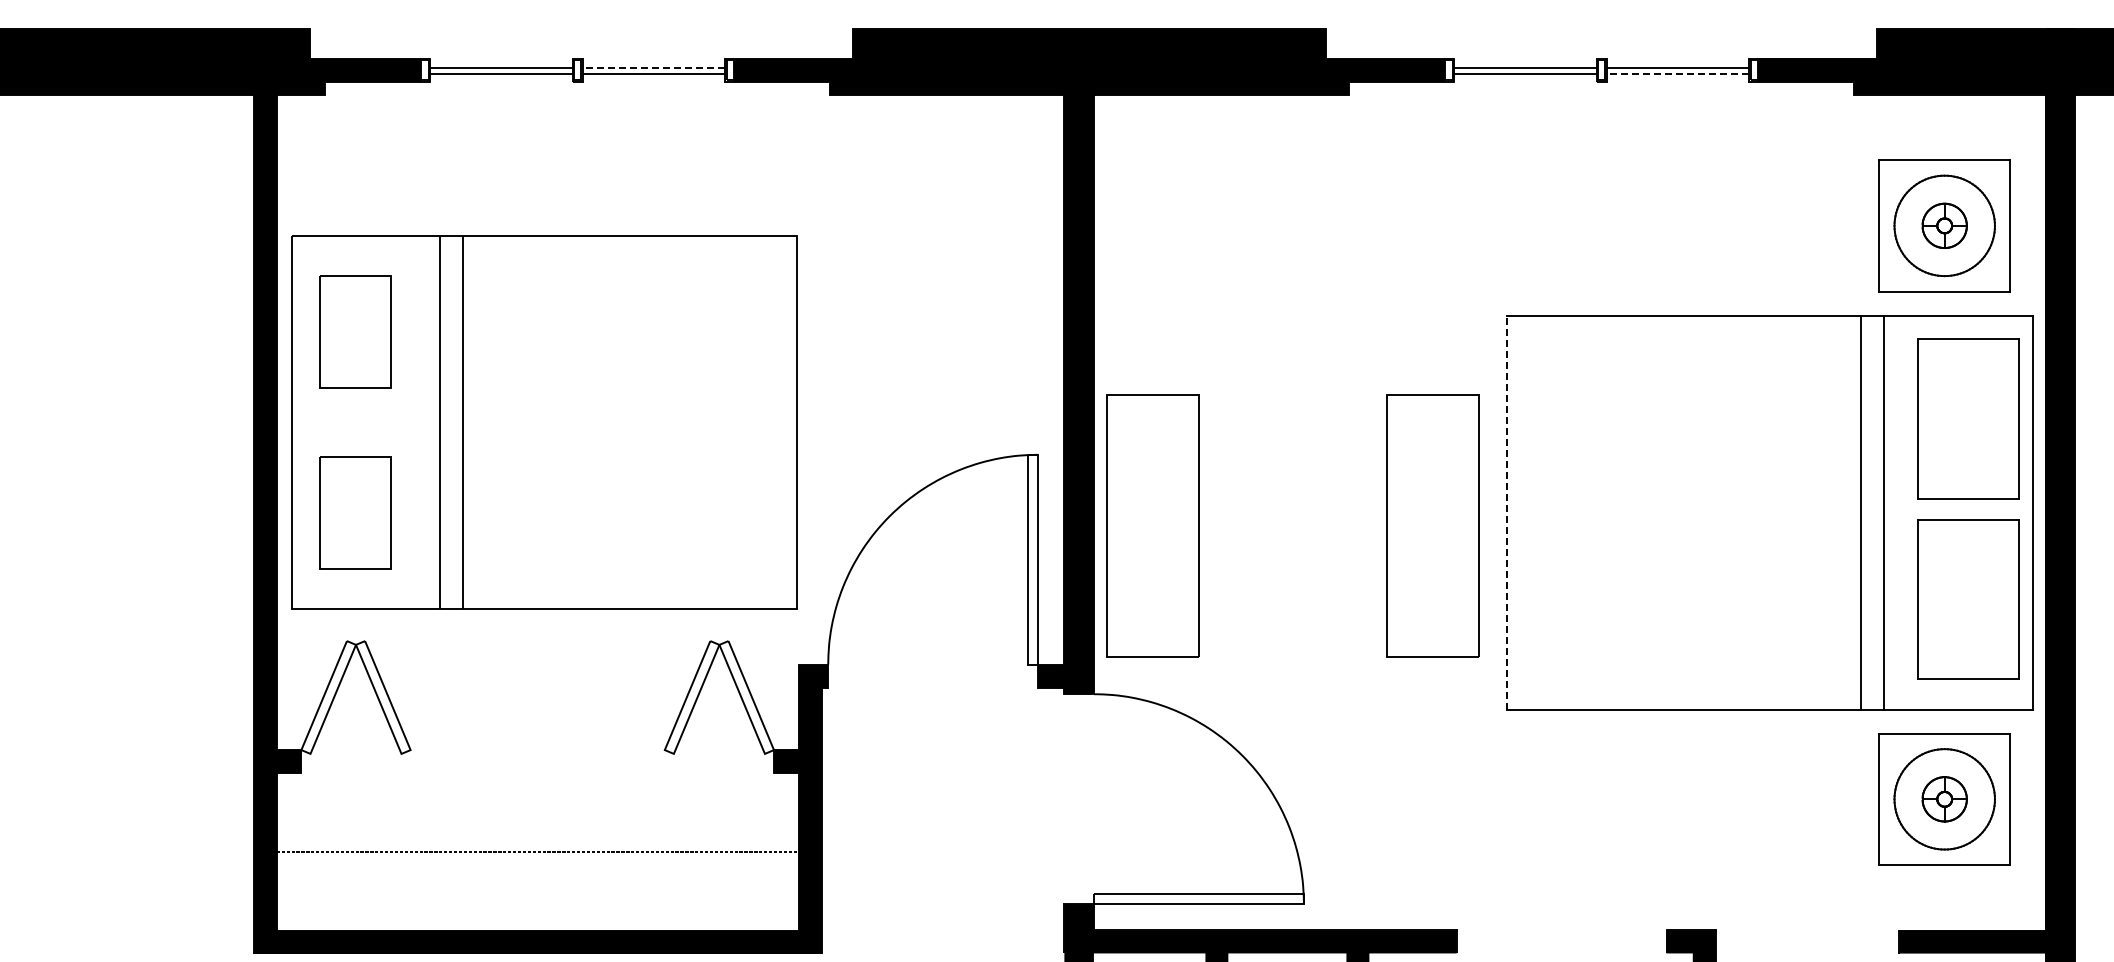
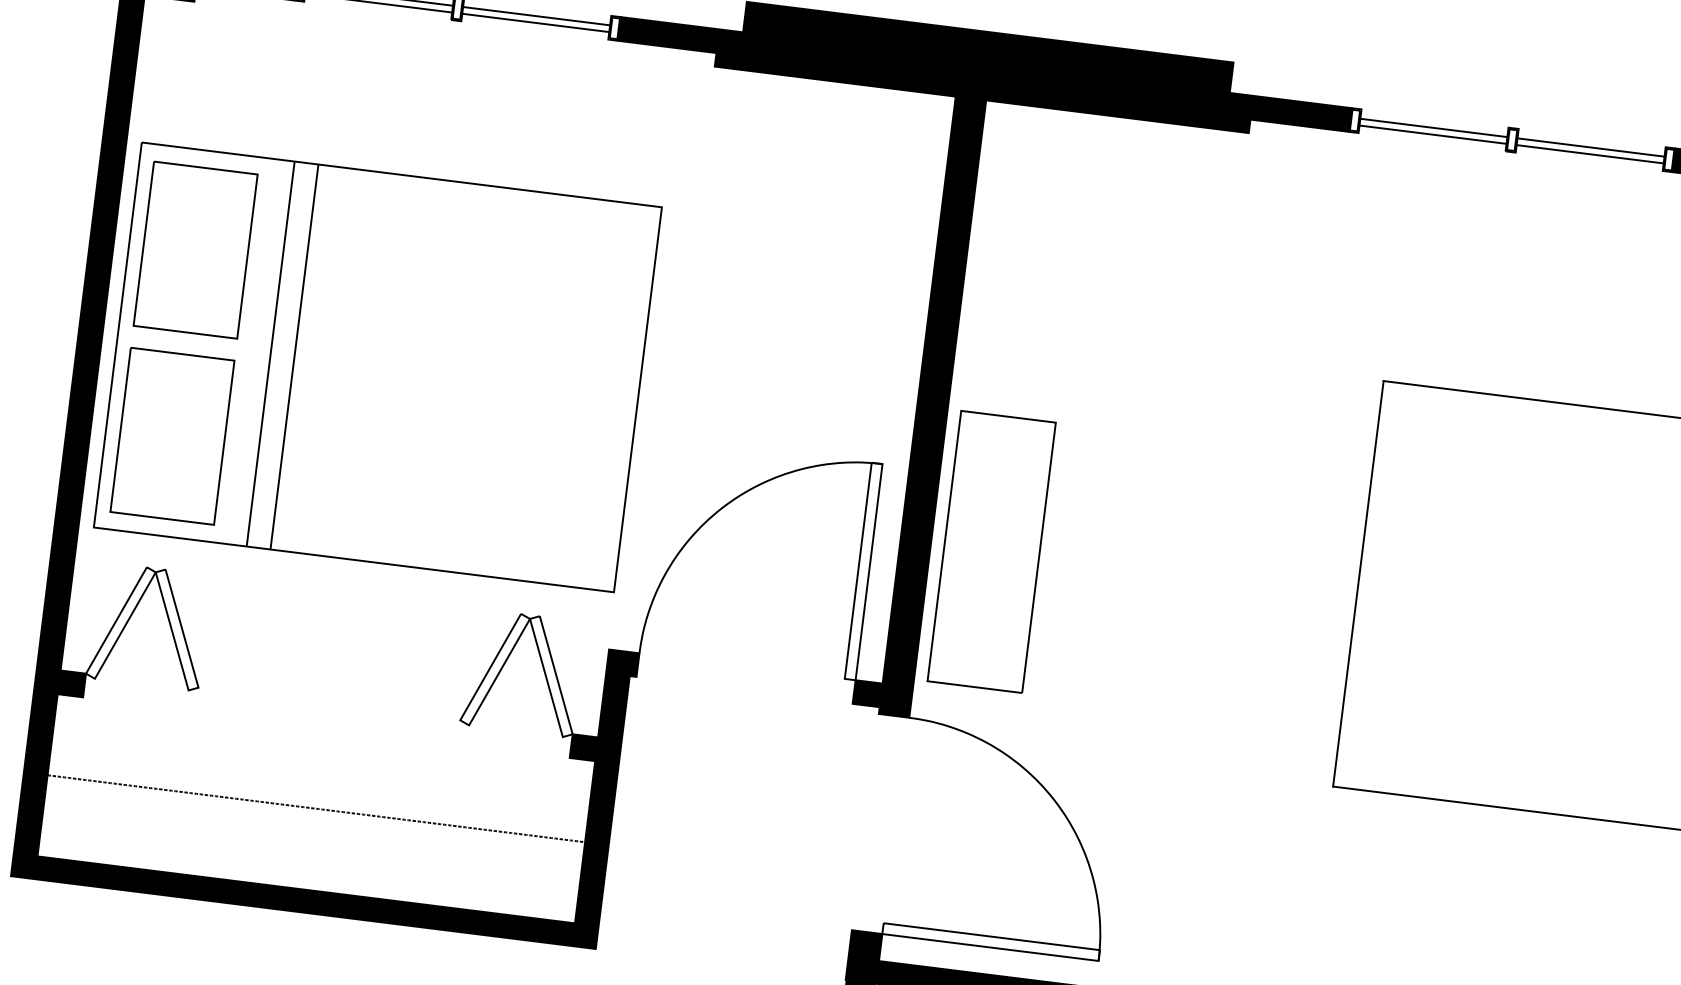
line: (653, 67) -> (536, 15), dashed -> solid
line: (1677, 74) -> (1589, 154), dashed -> solid
part: (355, 331) -> (195, 249), size x1.43
part: (355, 512) -> (172, 435), size x1.43
line: (1507, 512) -> (1358, 583), dashed -> solid
part: (1432, 525) -> (1279, 587), removed

